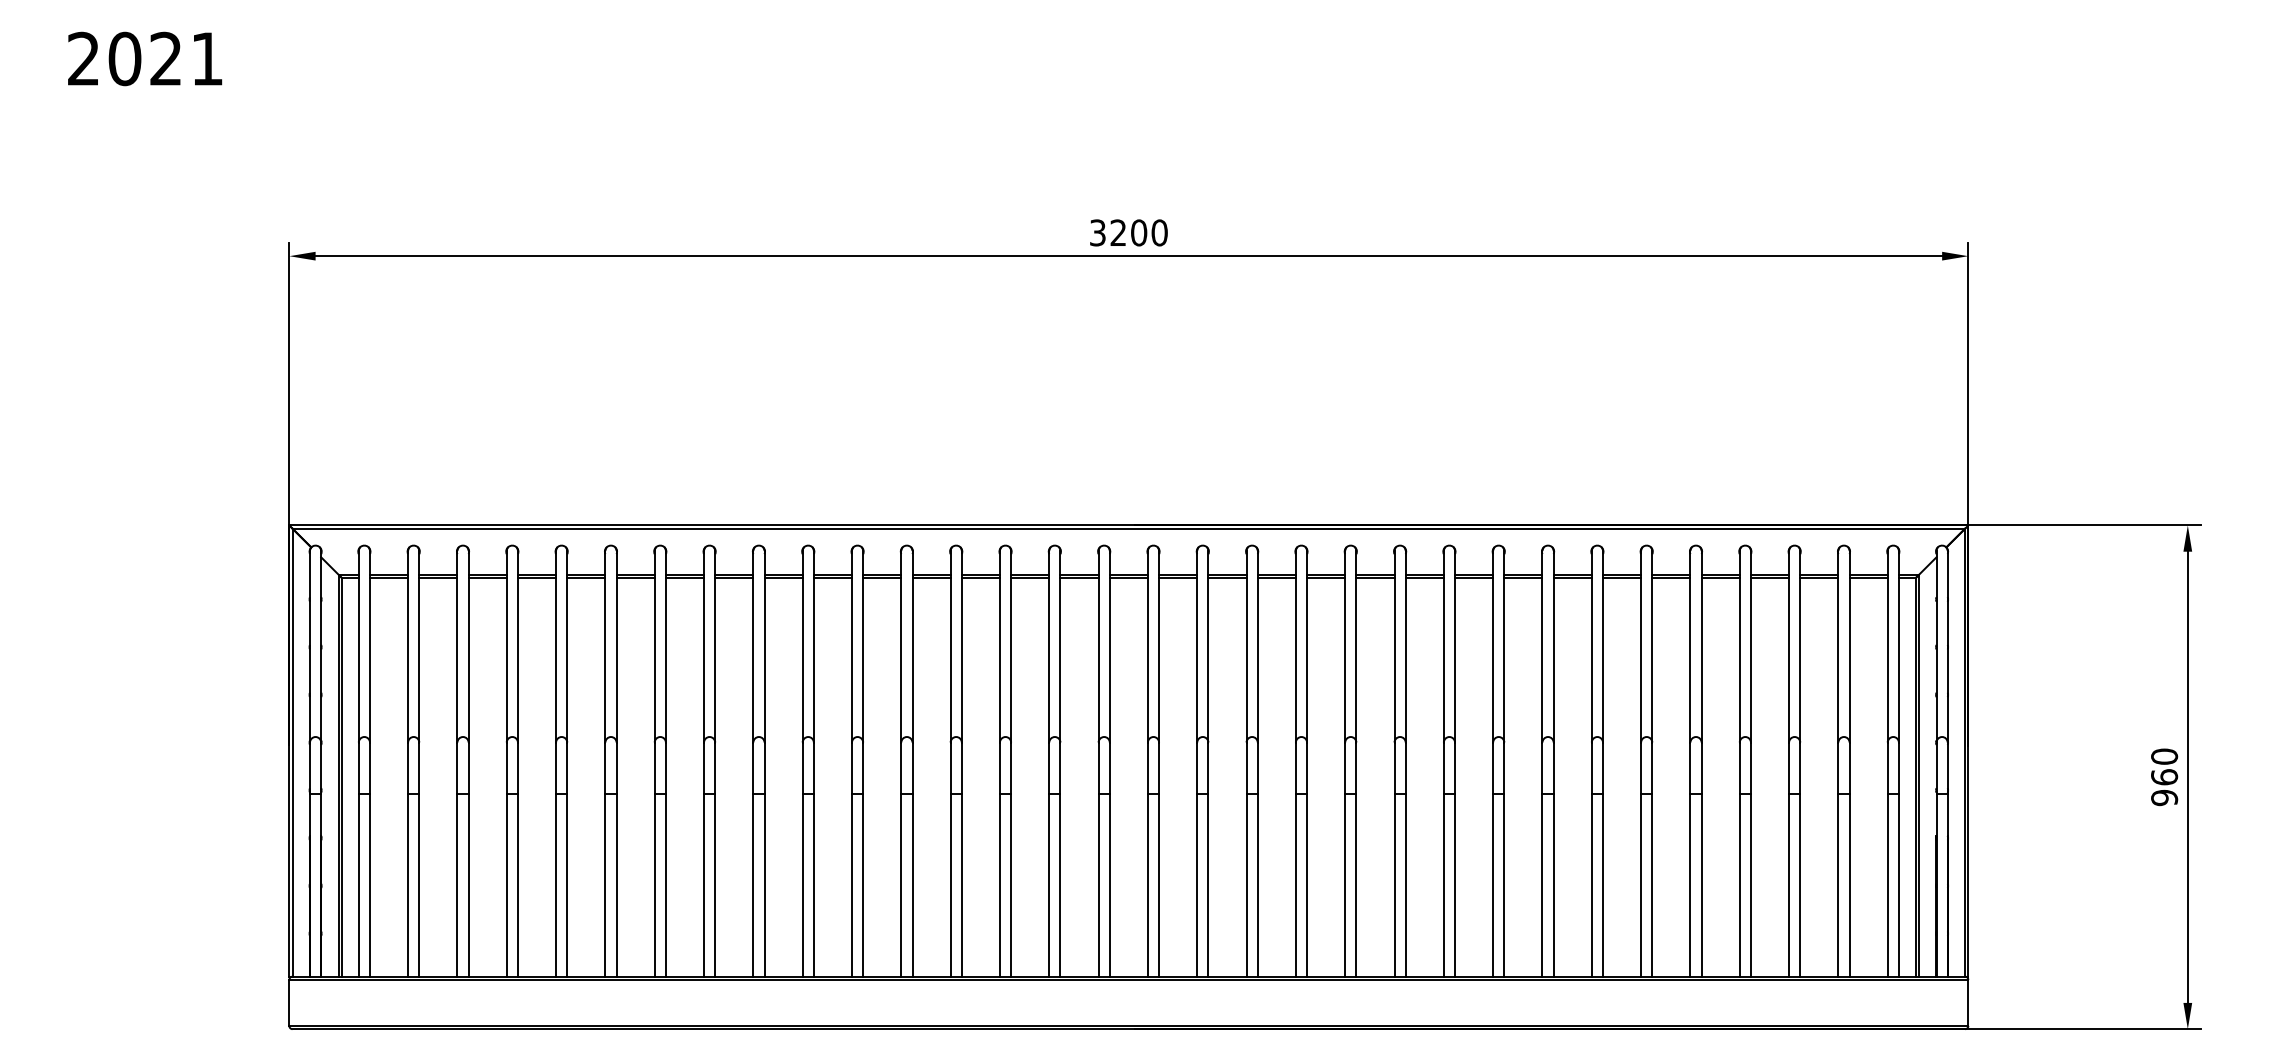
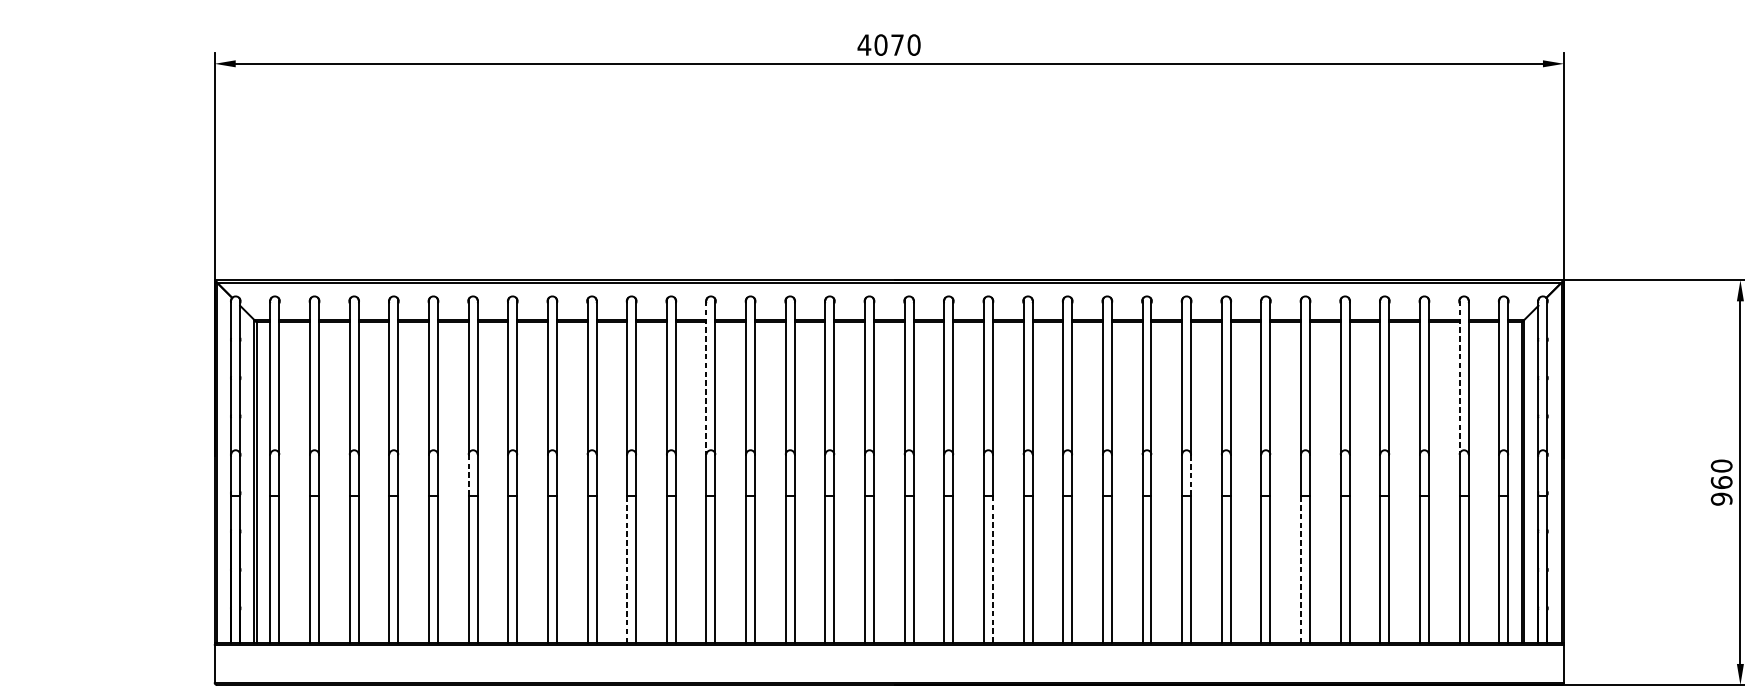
text: (1118, 232) -> (881, 44), 3200 -> 4070
line: (901, 646) -> (706, 377), solid -> dashed
line: (1838, 646) -> (1459, 377), solid -> dashed
line: (605, 768) -> (468, 475), solid -> dashed
line: (1504, 768) -> (1191, 475), solid -> dashed
line: (1257, 884) -> (992, 568), solid -> dashed
line: (802, 885) -> (627, 569), solid -> dashed
line: (1641, 885) -> (1301, 569), solid -> dashed

